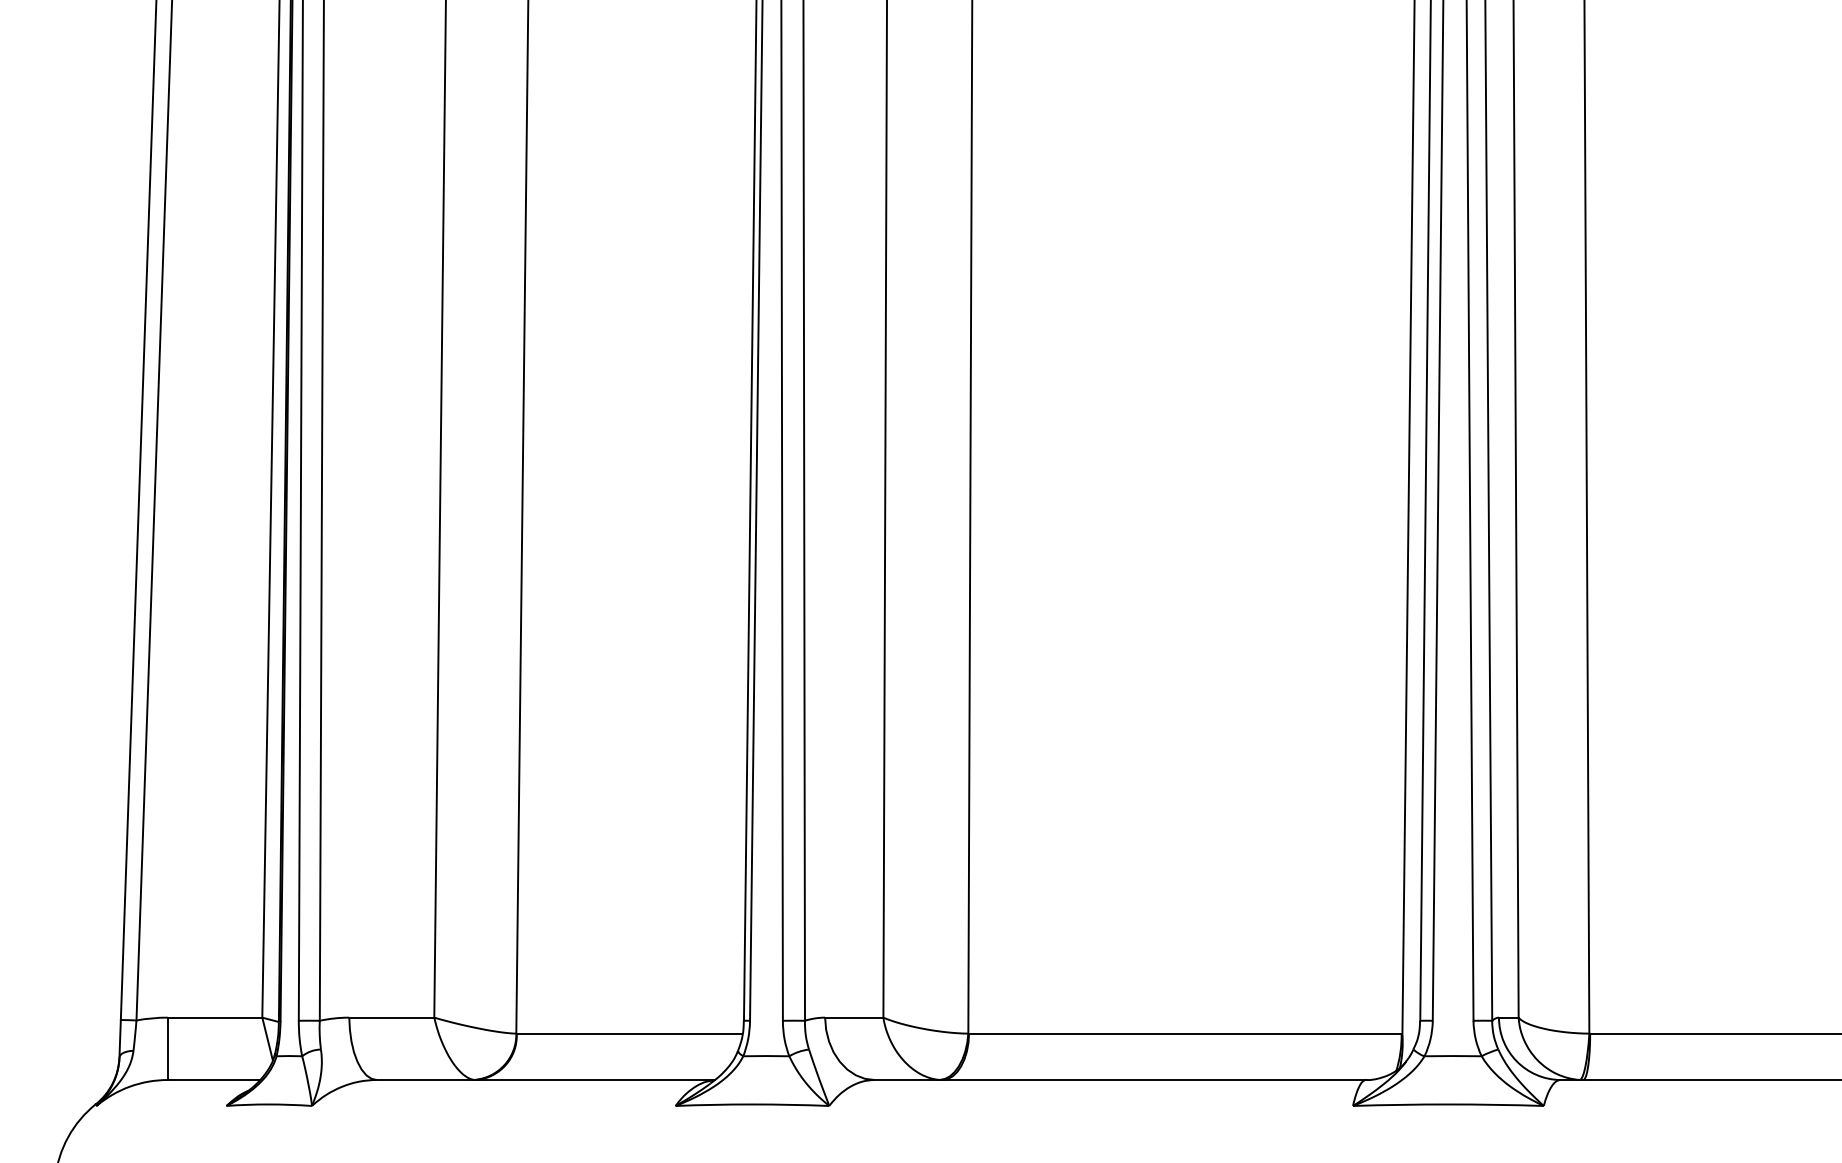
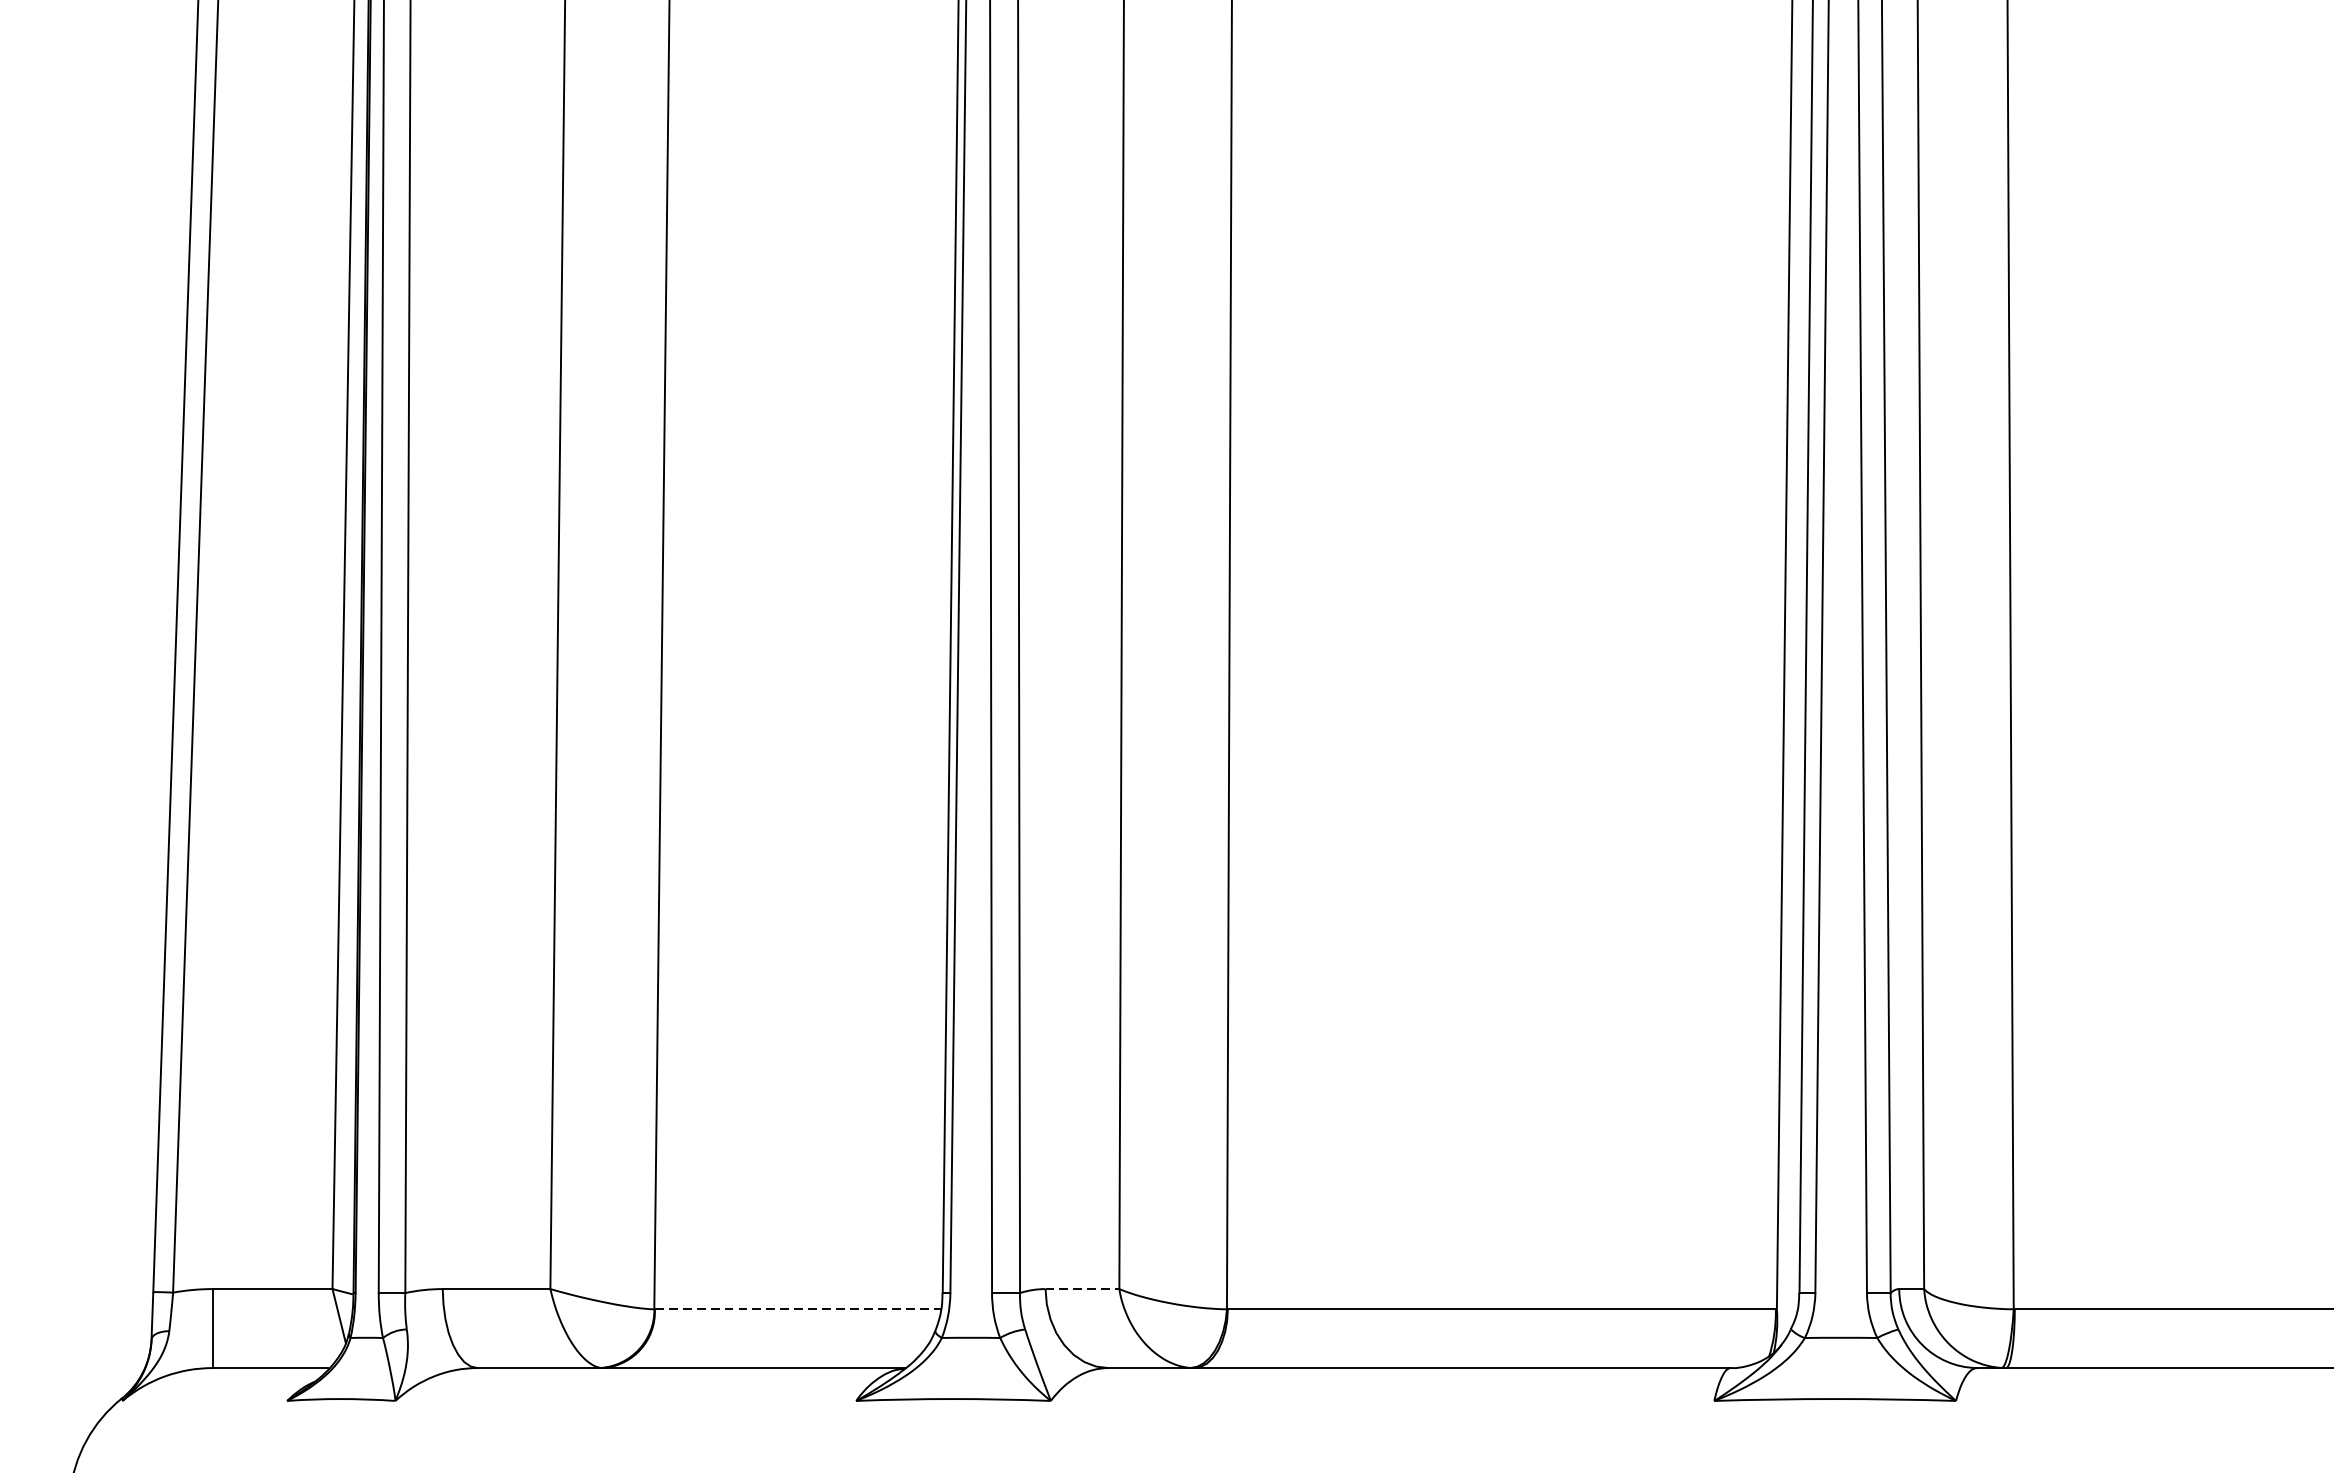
line: (854, 1017) -> (1082, 1288), solid -> dashed
line: (629, 1033) -> (797, 1309), solid -> dashed

